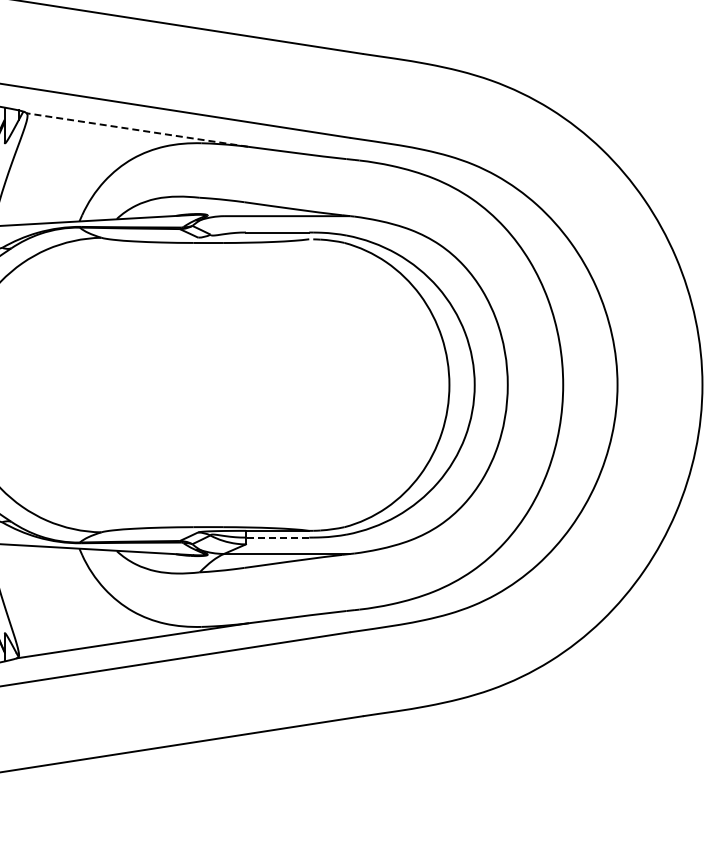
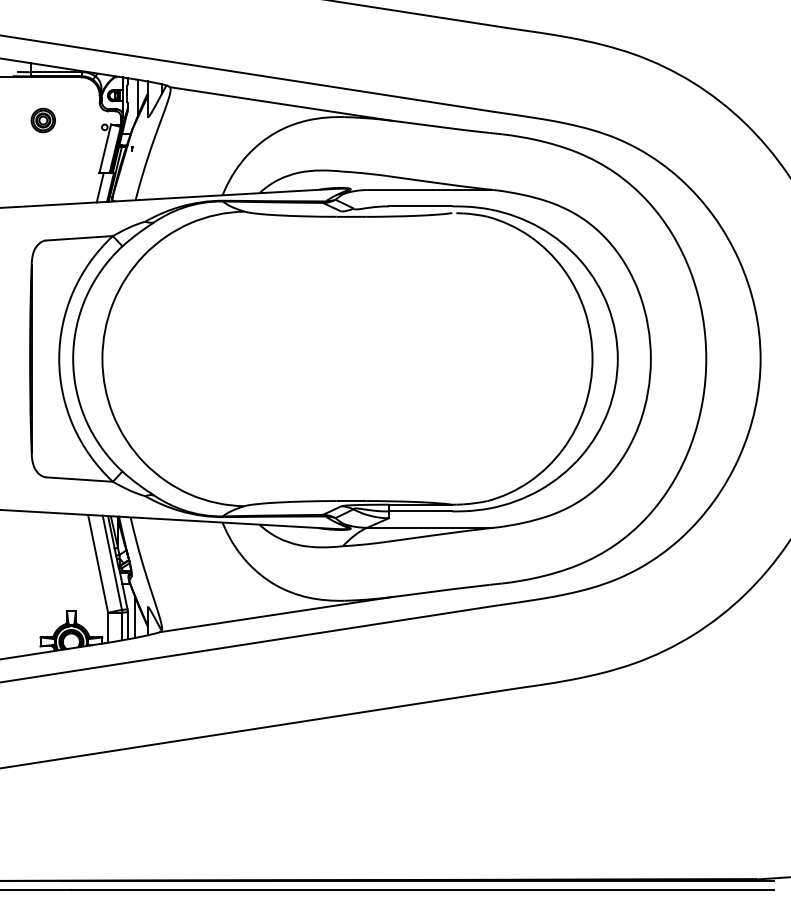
line: (137, 129) -> (280, 103), dashed -> solid
line: (277, 537) -> (420, 511), dashed -> solid

